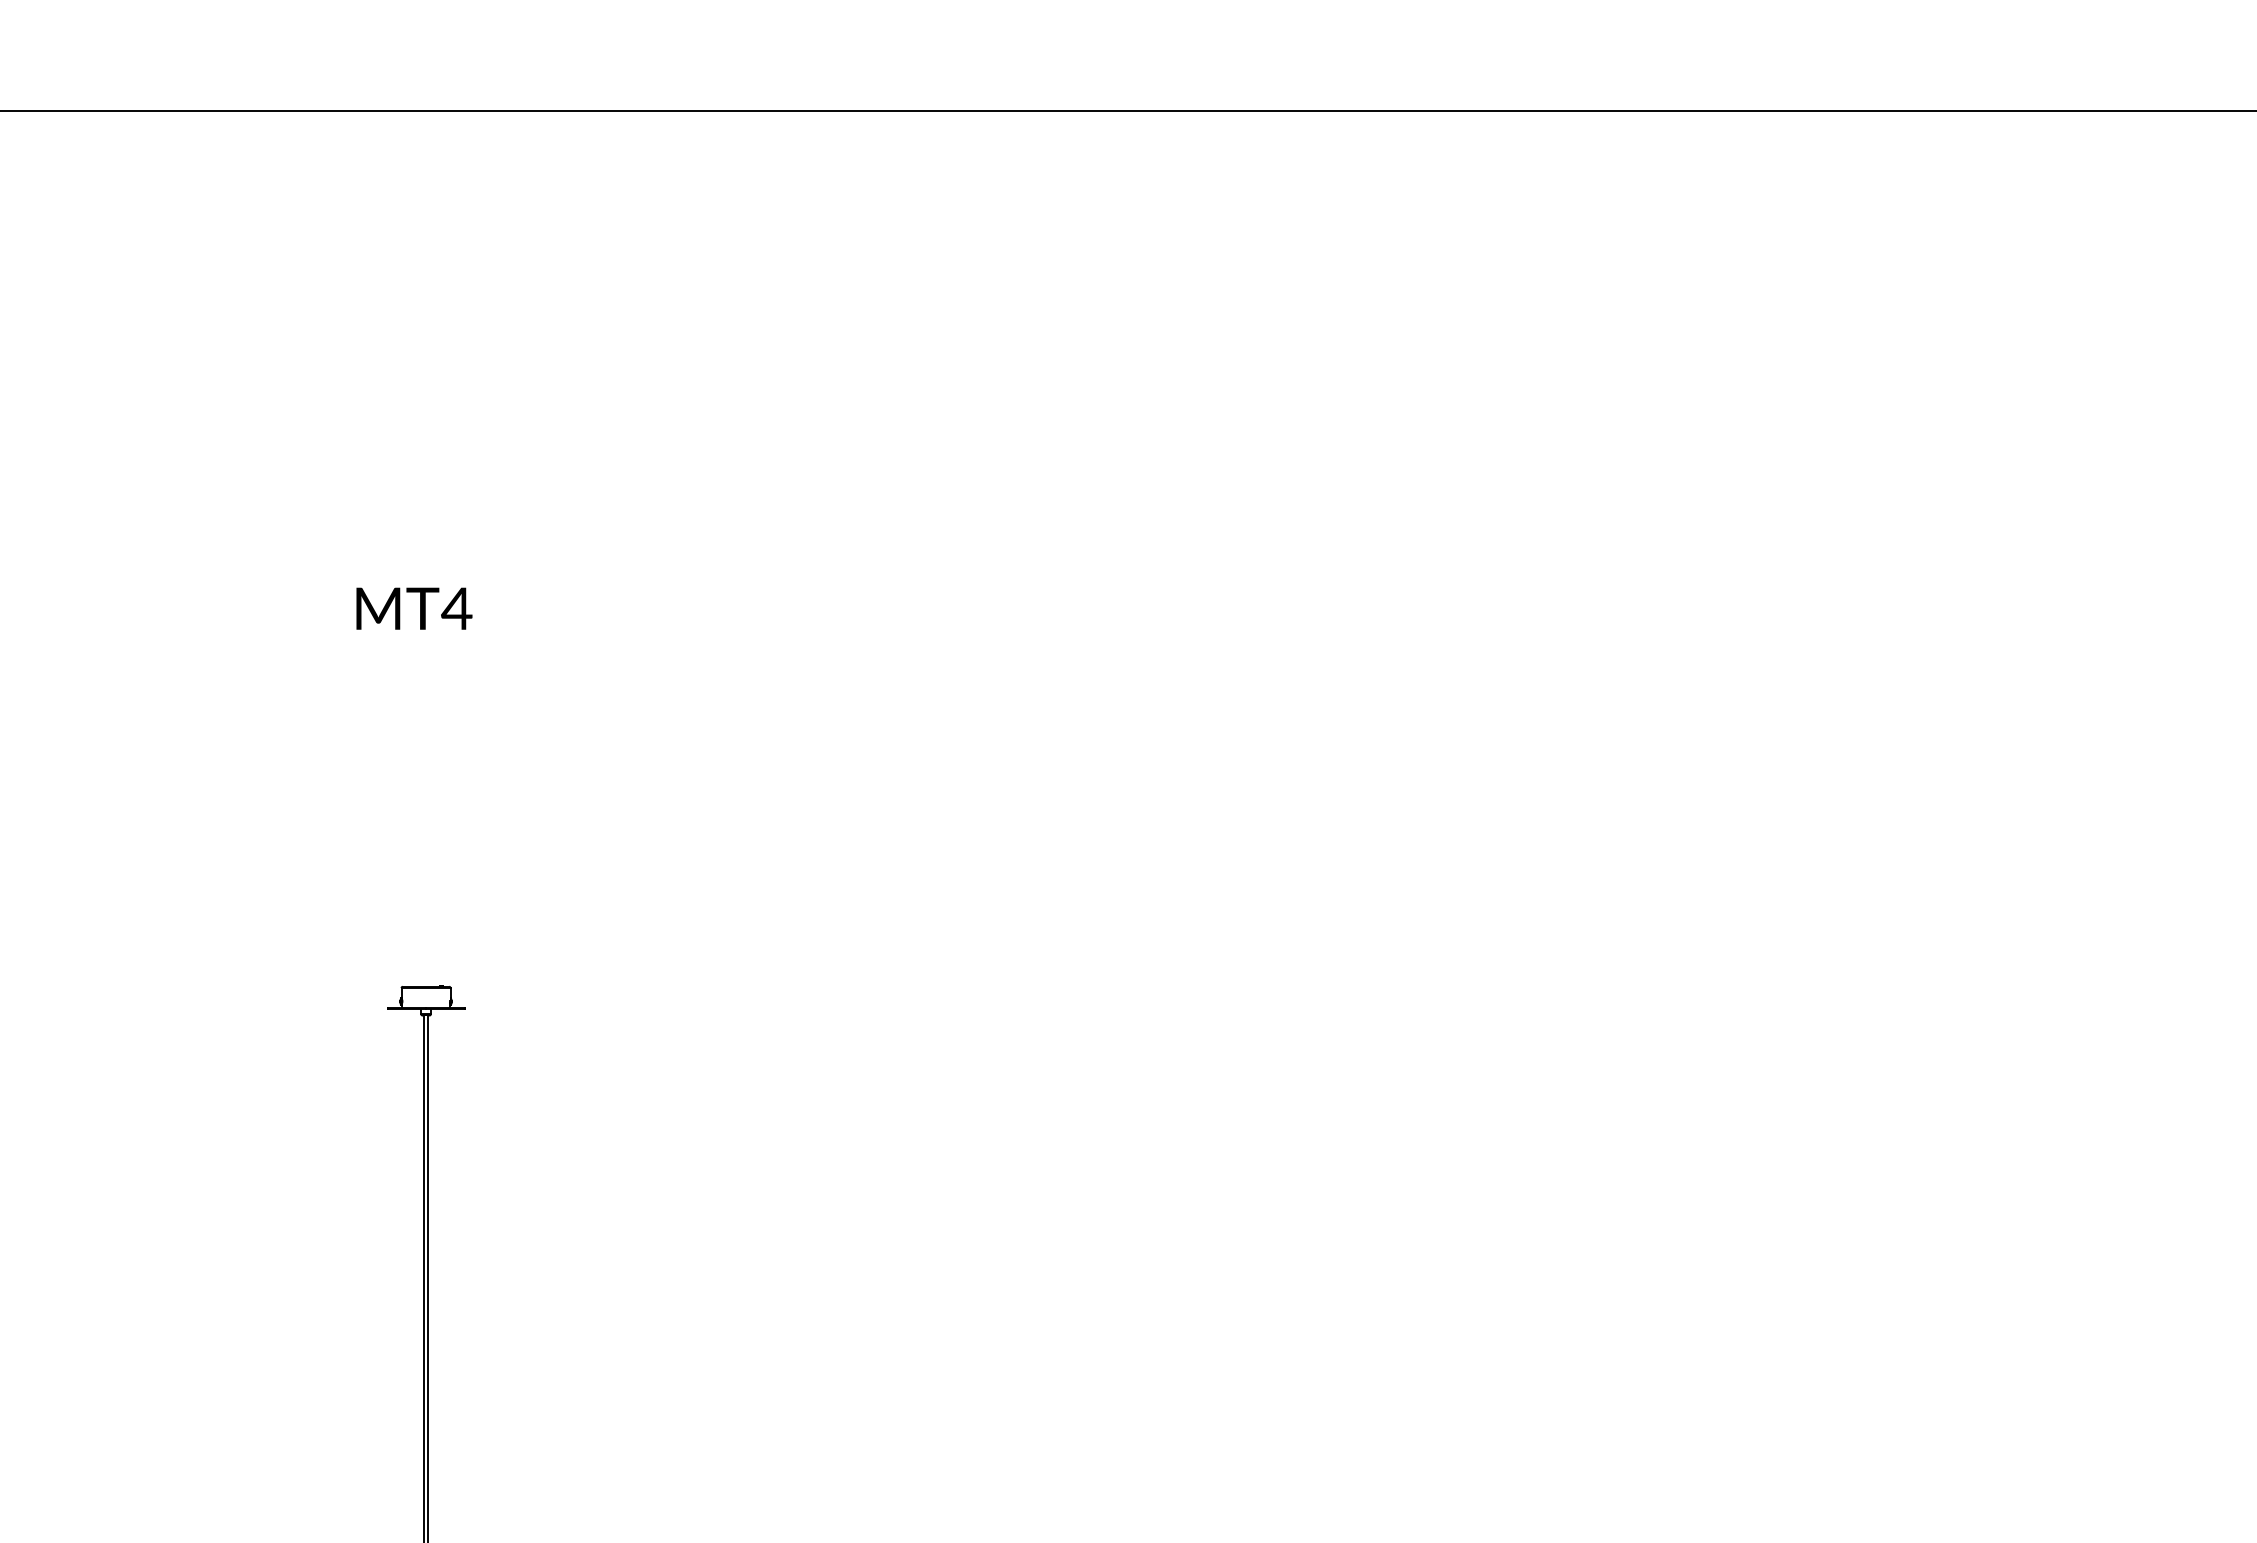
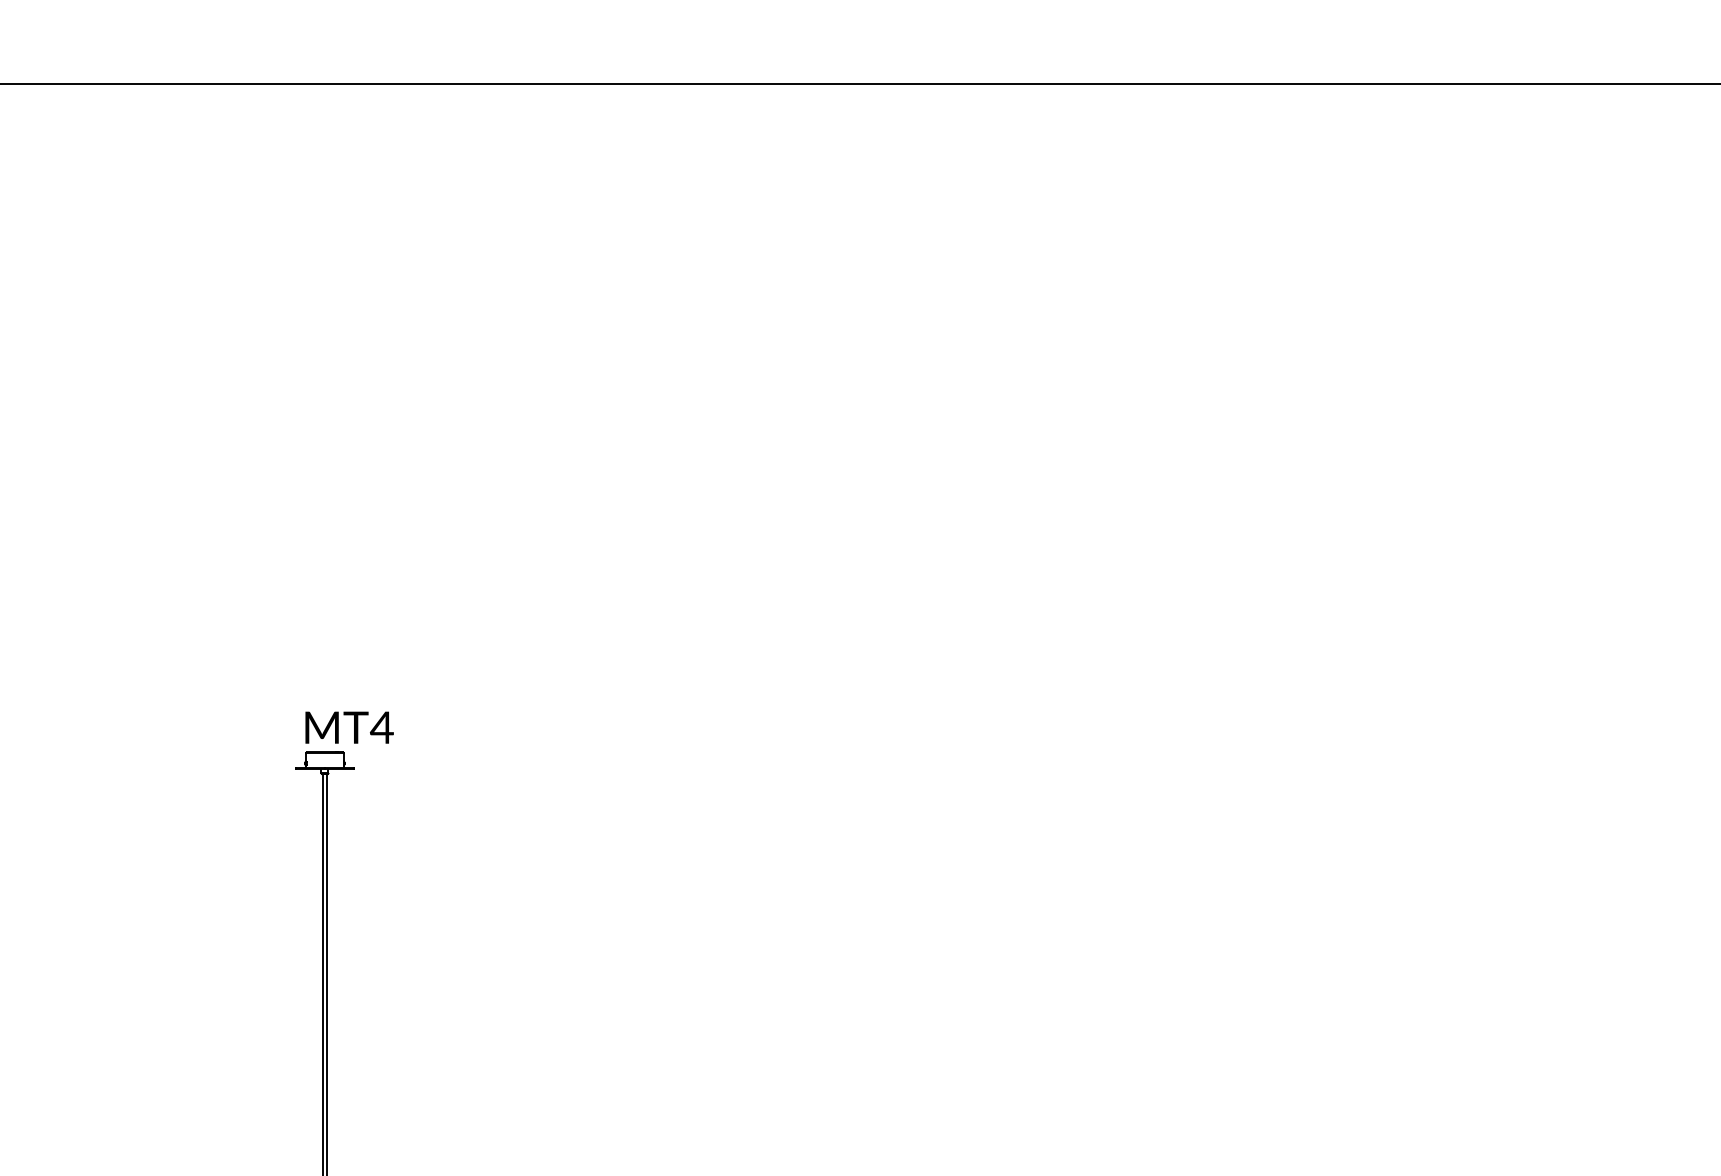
text: (414, 608) -> (349, 727), moved

